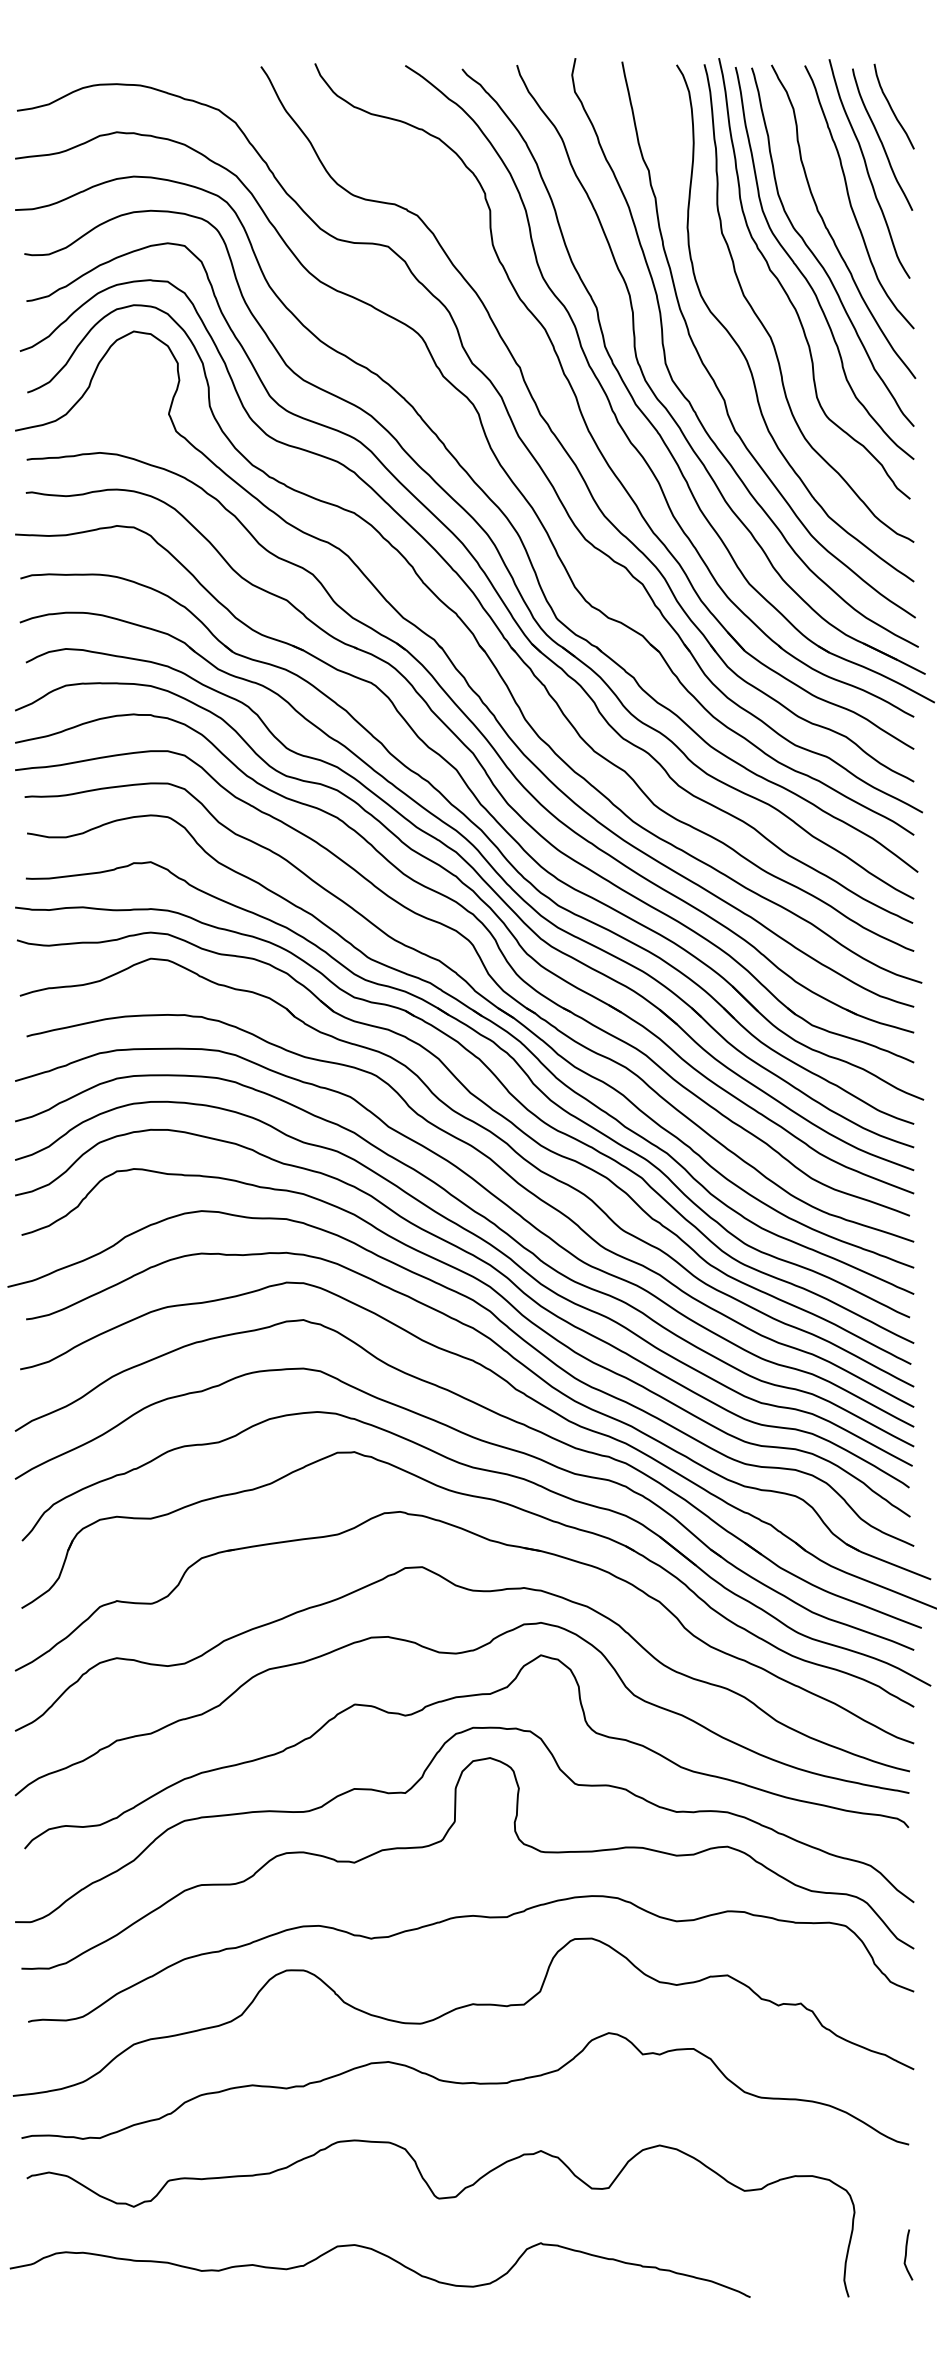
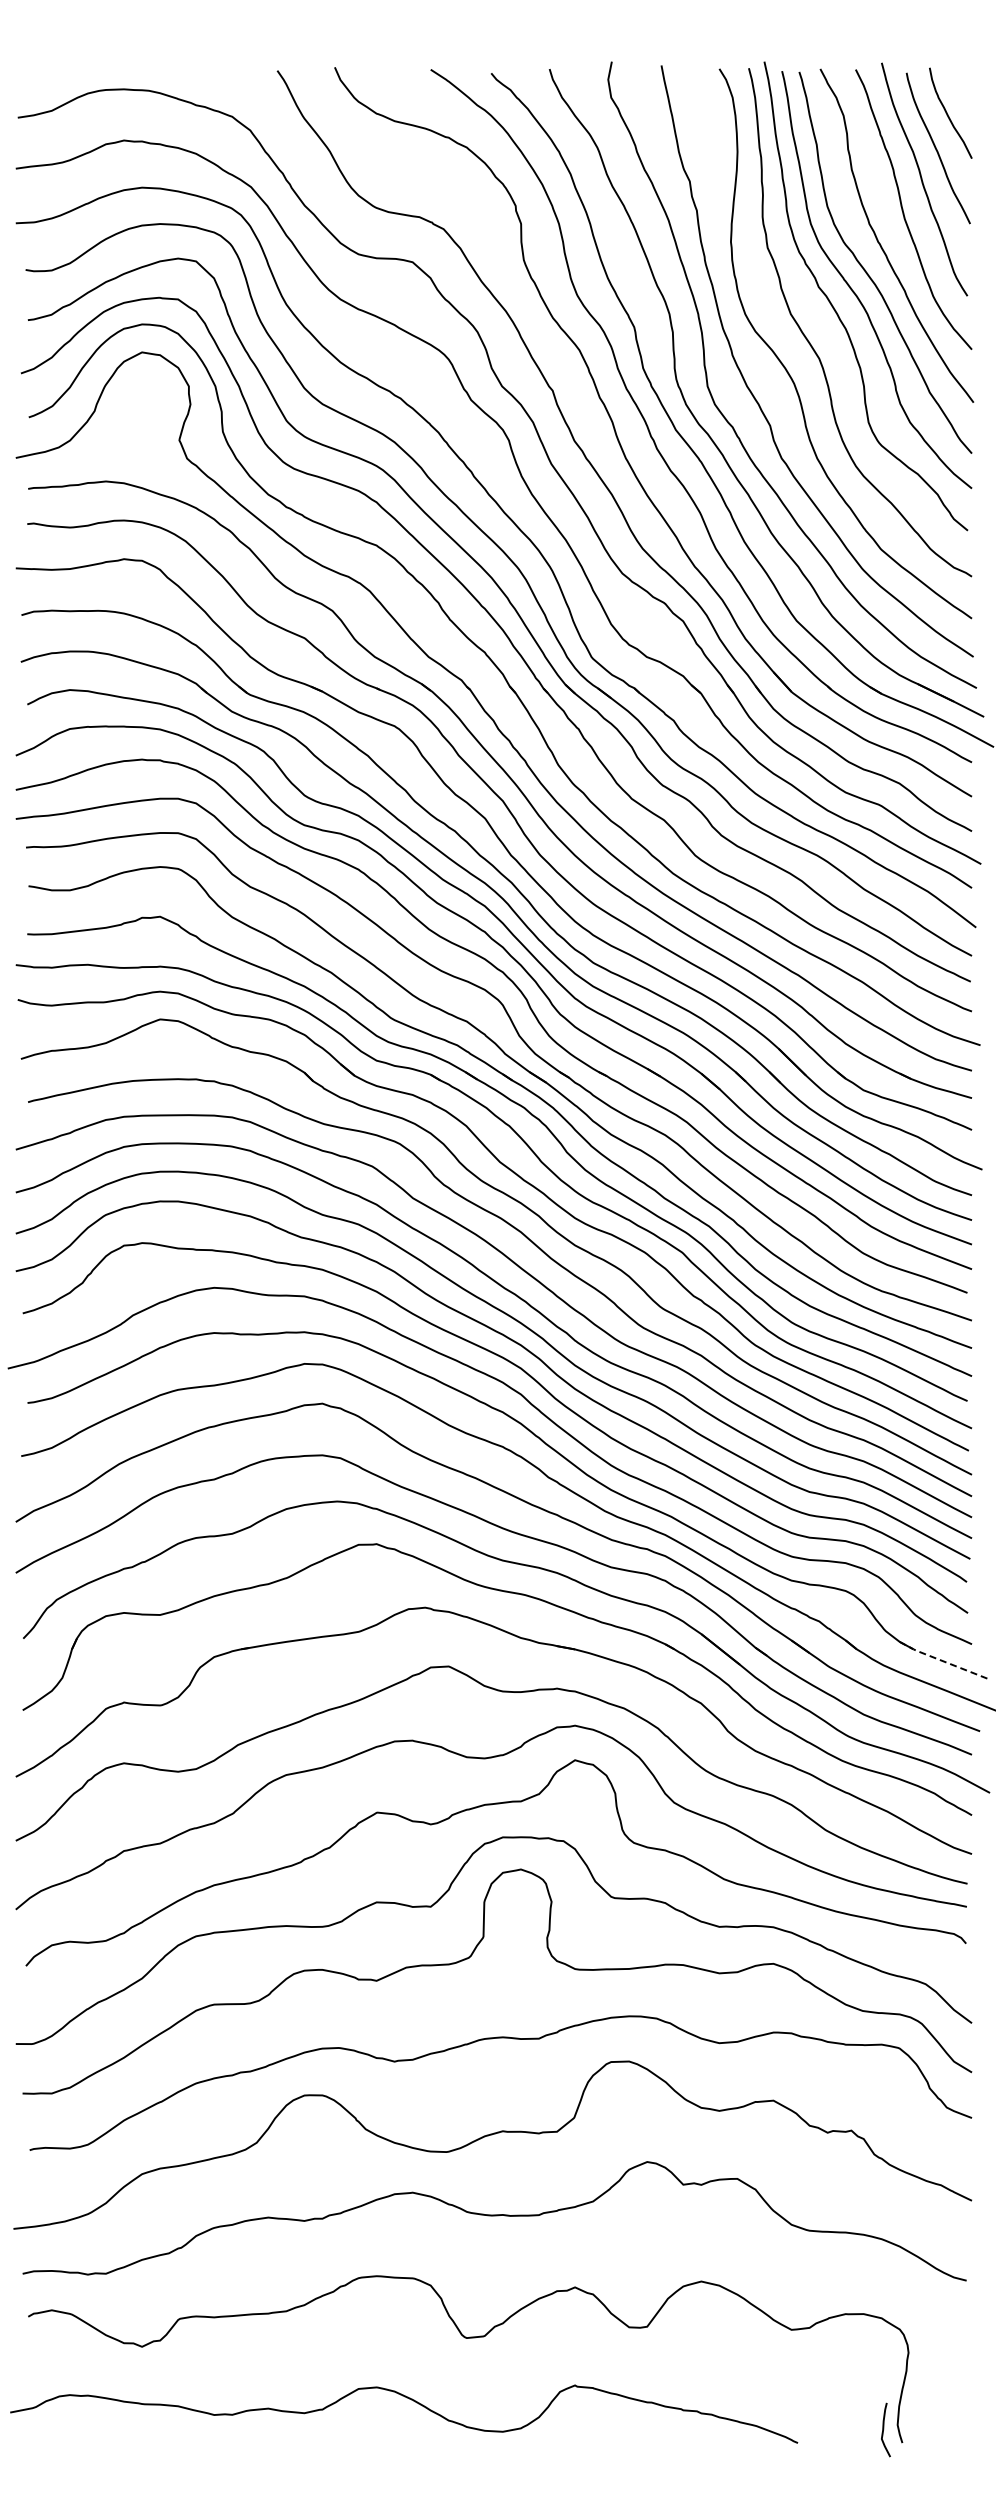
line: (887, 1562) -> (943, 1661), solid -> dashed
curve: (907, 2254) -> (884, 2429), moved

